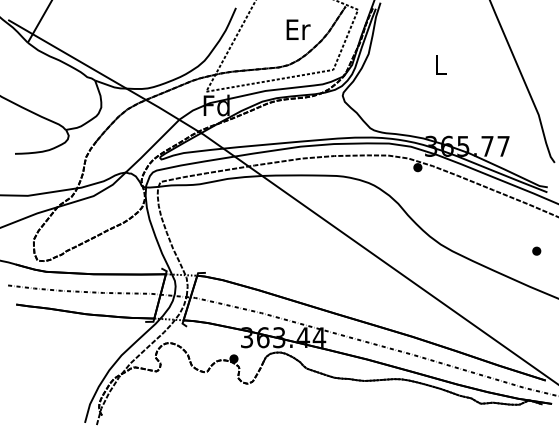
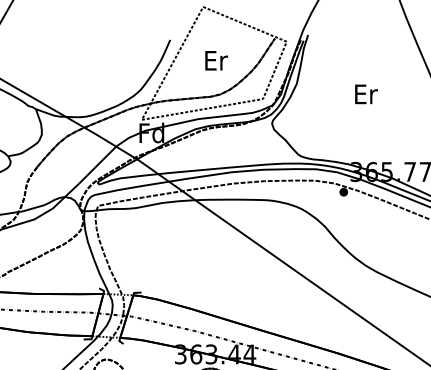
text: (298, 29) -> (216, 60), moved
text: (441, 64) -> (366, 93), L -> Er

